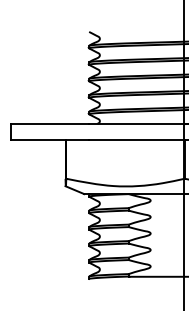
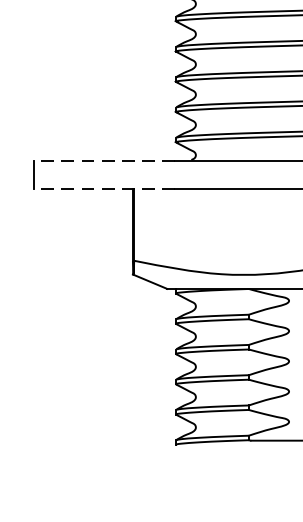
line: (49, 124) -> (103, 161), solid -> dashed
line: (49, 139) -> (103, 188), solid -> dashed

